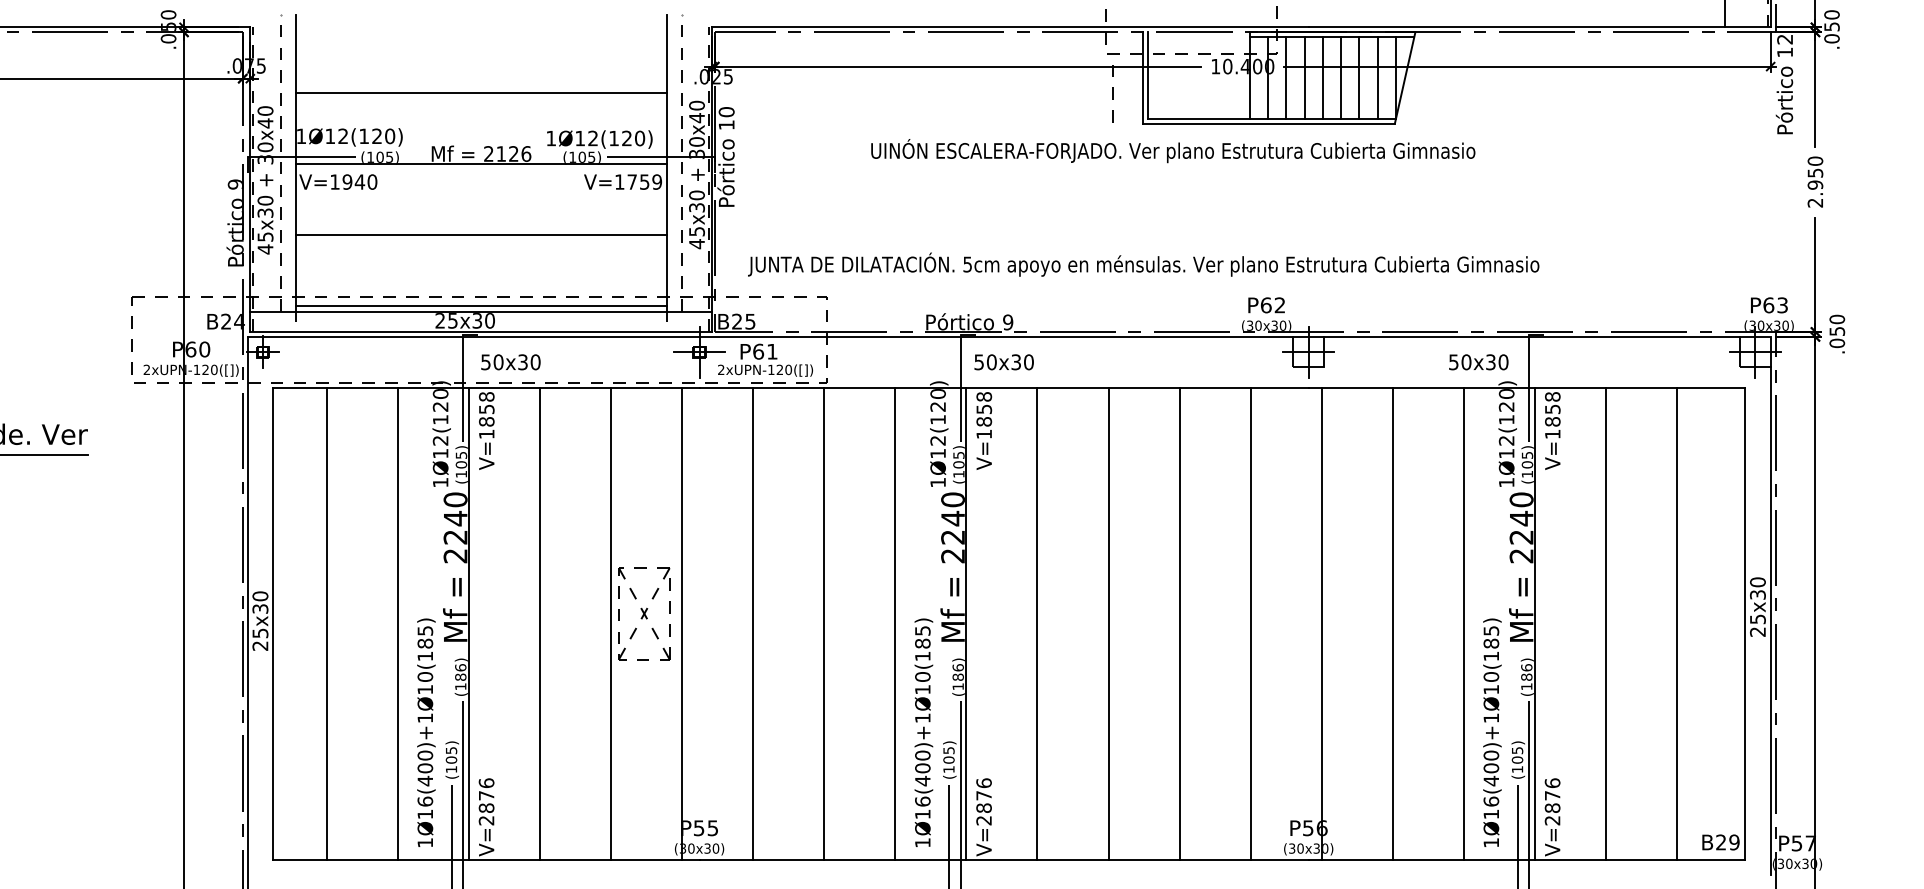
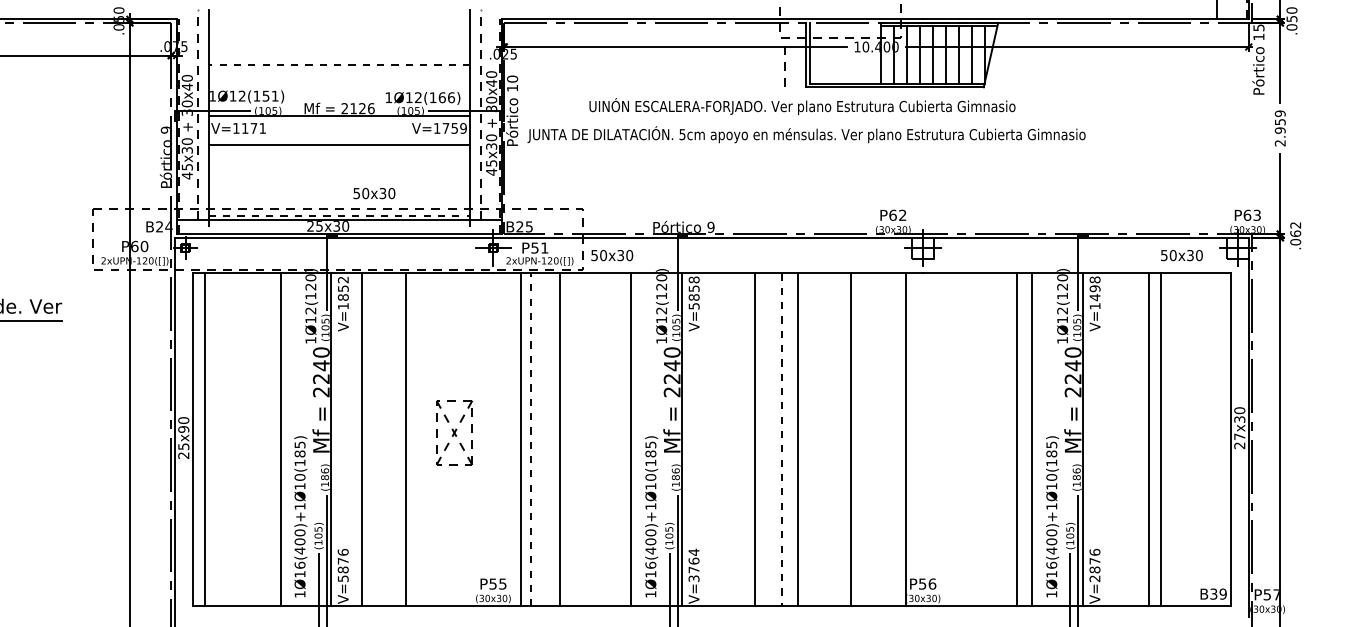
text: (1784, 38) -> (1258, 27), 12 -> 15
line: (481, 92) -> (339, 65), solid -> dashed
text: (383, 135) -> (270, 95), 1Ø12(120) -> 1Ø12(151)
text: (633, 138) -> (446, 97), 1Ø12(120) -> 1Ø12(166)
text: (1173, 150) -> (802, 106), moved
text: (1815, 160) -> (1280, 113), 2.950 -> 2.959
text: (359, 182) -> (253, 128), V=1940 -> V=1171
line: (481, 234) -> (339, 144), moved
text: (1143, 264) -> (806, 134), moved
line: (481, 305) -> (339, 215), solid -> dashed
text: (1836, 325) -> (1295, 229), .050 -> .062
text: (757, 350) -> (534, 247), P61 -> P51
text: (511, 362) -> (374, 193), moved
text: (1004, 362) -> (612, 255), moved
text: (1478, 362) -> (1181, 255), moved
text: (486, 396) -> (343, 279), V=1858 -> V=1852
text: (1551, 416) -> (1094, 293), V=1858 -> V=1498
text: (983, 434) -> (693, 306), V=1858 -> V=5858
text: (260, 608) -> (183, 429), 25x30 -> 25x90
text: (1757, 618) -> (1239, 436), 25x30 -> 27x30
line: (326, 623) -> (204, 439), moved
line: (539, 623) -> (361, 439), moved
line: (611, 623) -> (406, 439), moved
line: (682, 623) -> (521, 439), moved
line: (753, 623) -> (531, 439), solid -> dashed
line: (824, 623) -> (560, 439), moved
line: (1037, 623) -> (754, 439), moved
line: (1178, 623) -> (797, 439), moved
line: (1251, 623) -> (851, 439), moved
line: (1322, 623) -> (906, 439), moved
line: (1393, 623) -> (1017, 439), moved
line: (1605, 623) -> (1160, 439), moved
line: (1676, 623) -> (1148, 439), moved
line: (1108, 624) -> (781, 440), solid -> dashed
text: (983, 800) -> (693, 564), V=2876 -> V=3764
text: (485, 820) -> (342, 578), V=2876 -> V=5876
text: (1720, 842) -> (1213, 594), B29 -> B39

